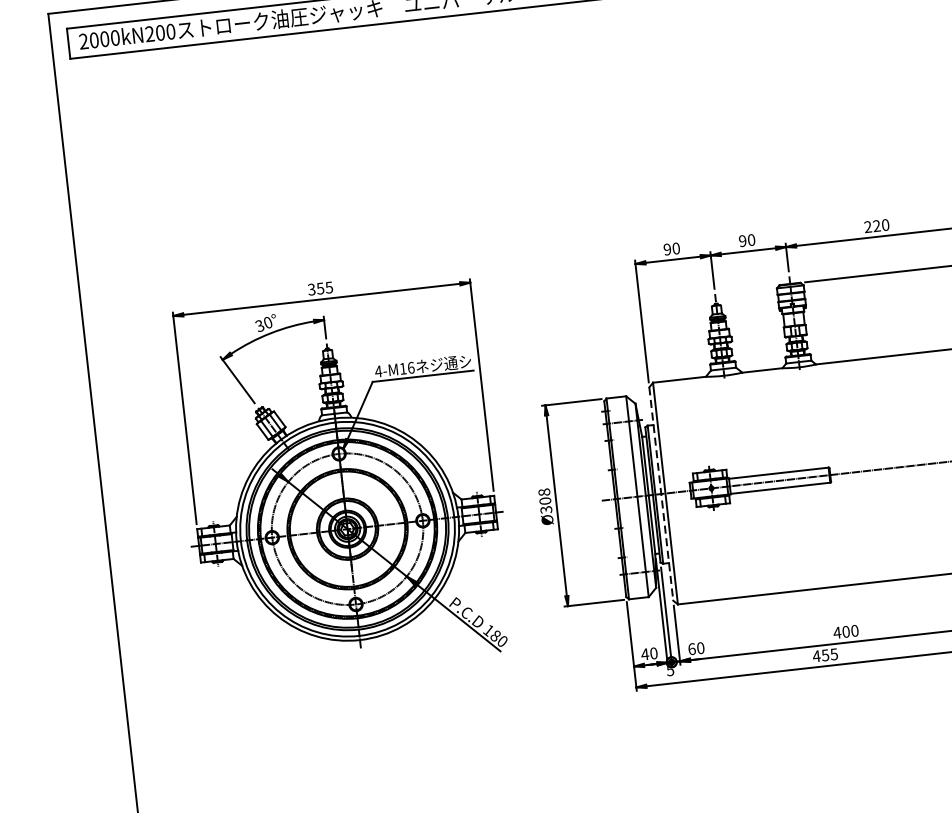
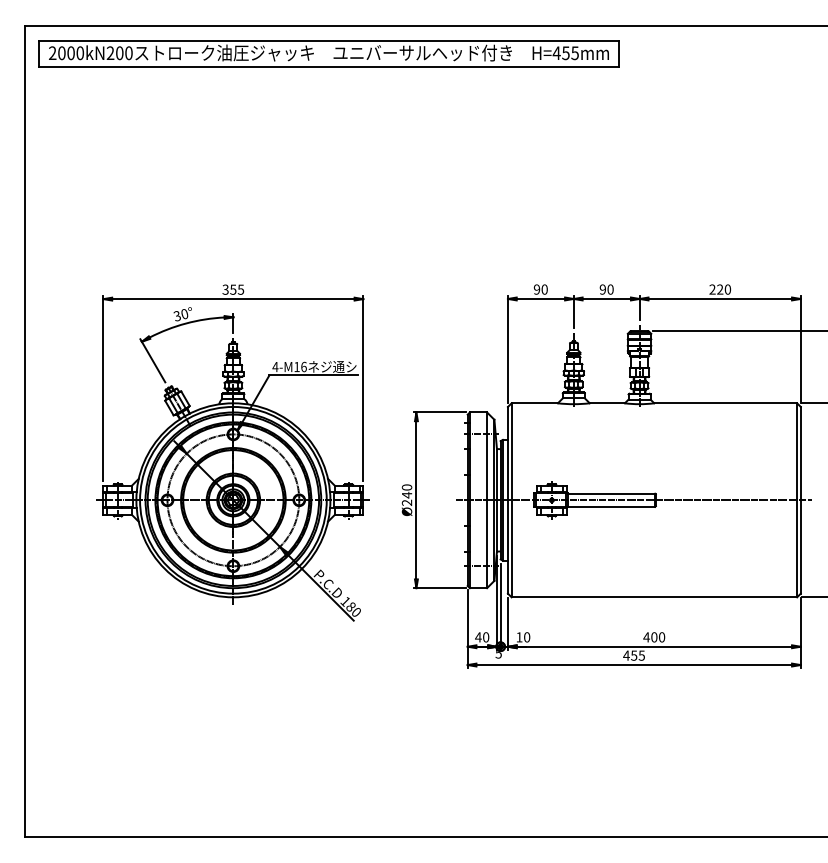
line: (660, 494) -> (507, 500), dashed -> solid
text: (544, 500) -> (406, 494), Ø308 -> Ø240
text: (692, 649) -> (519, 637), 60 -> 10

